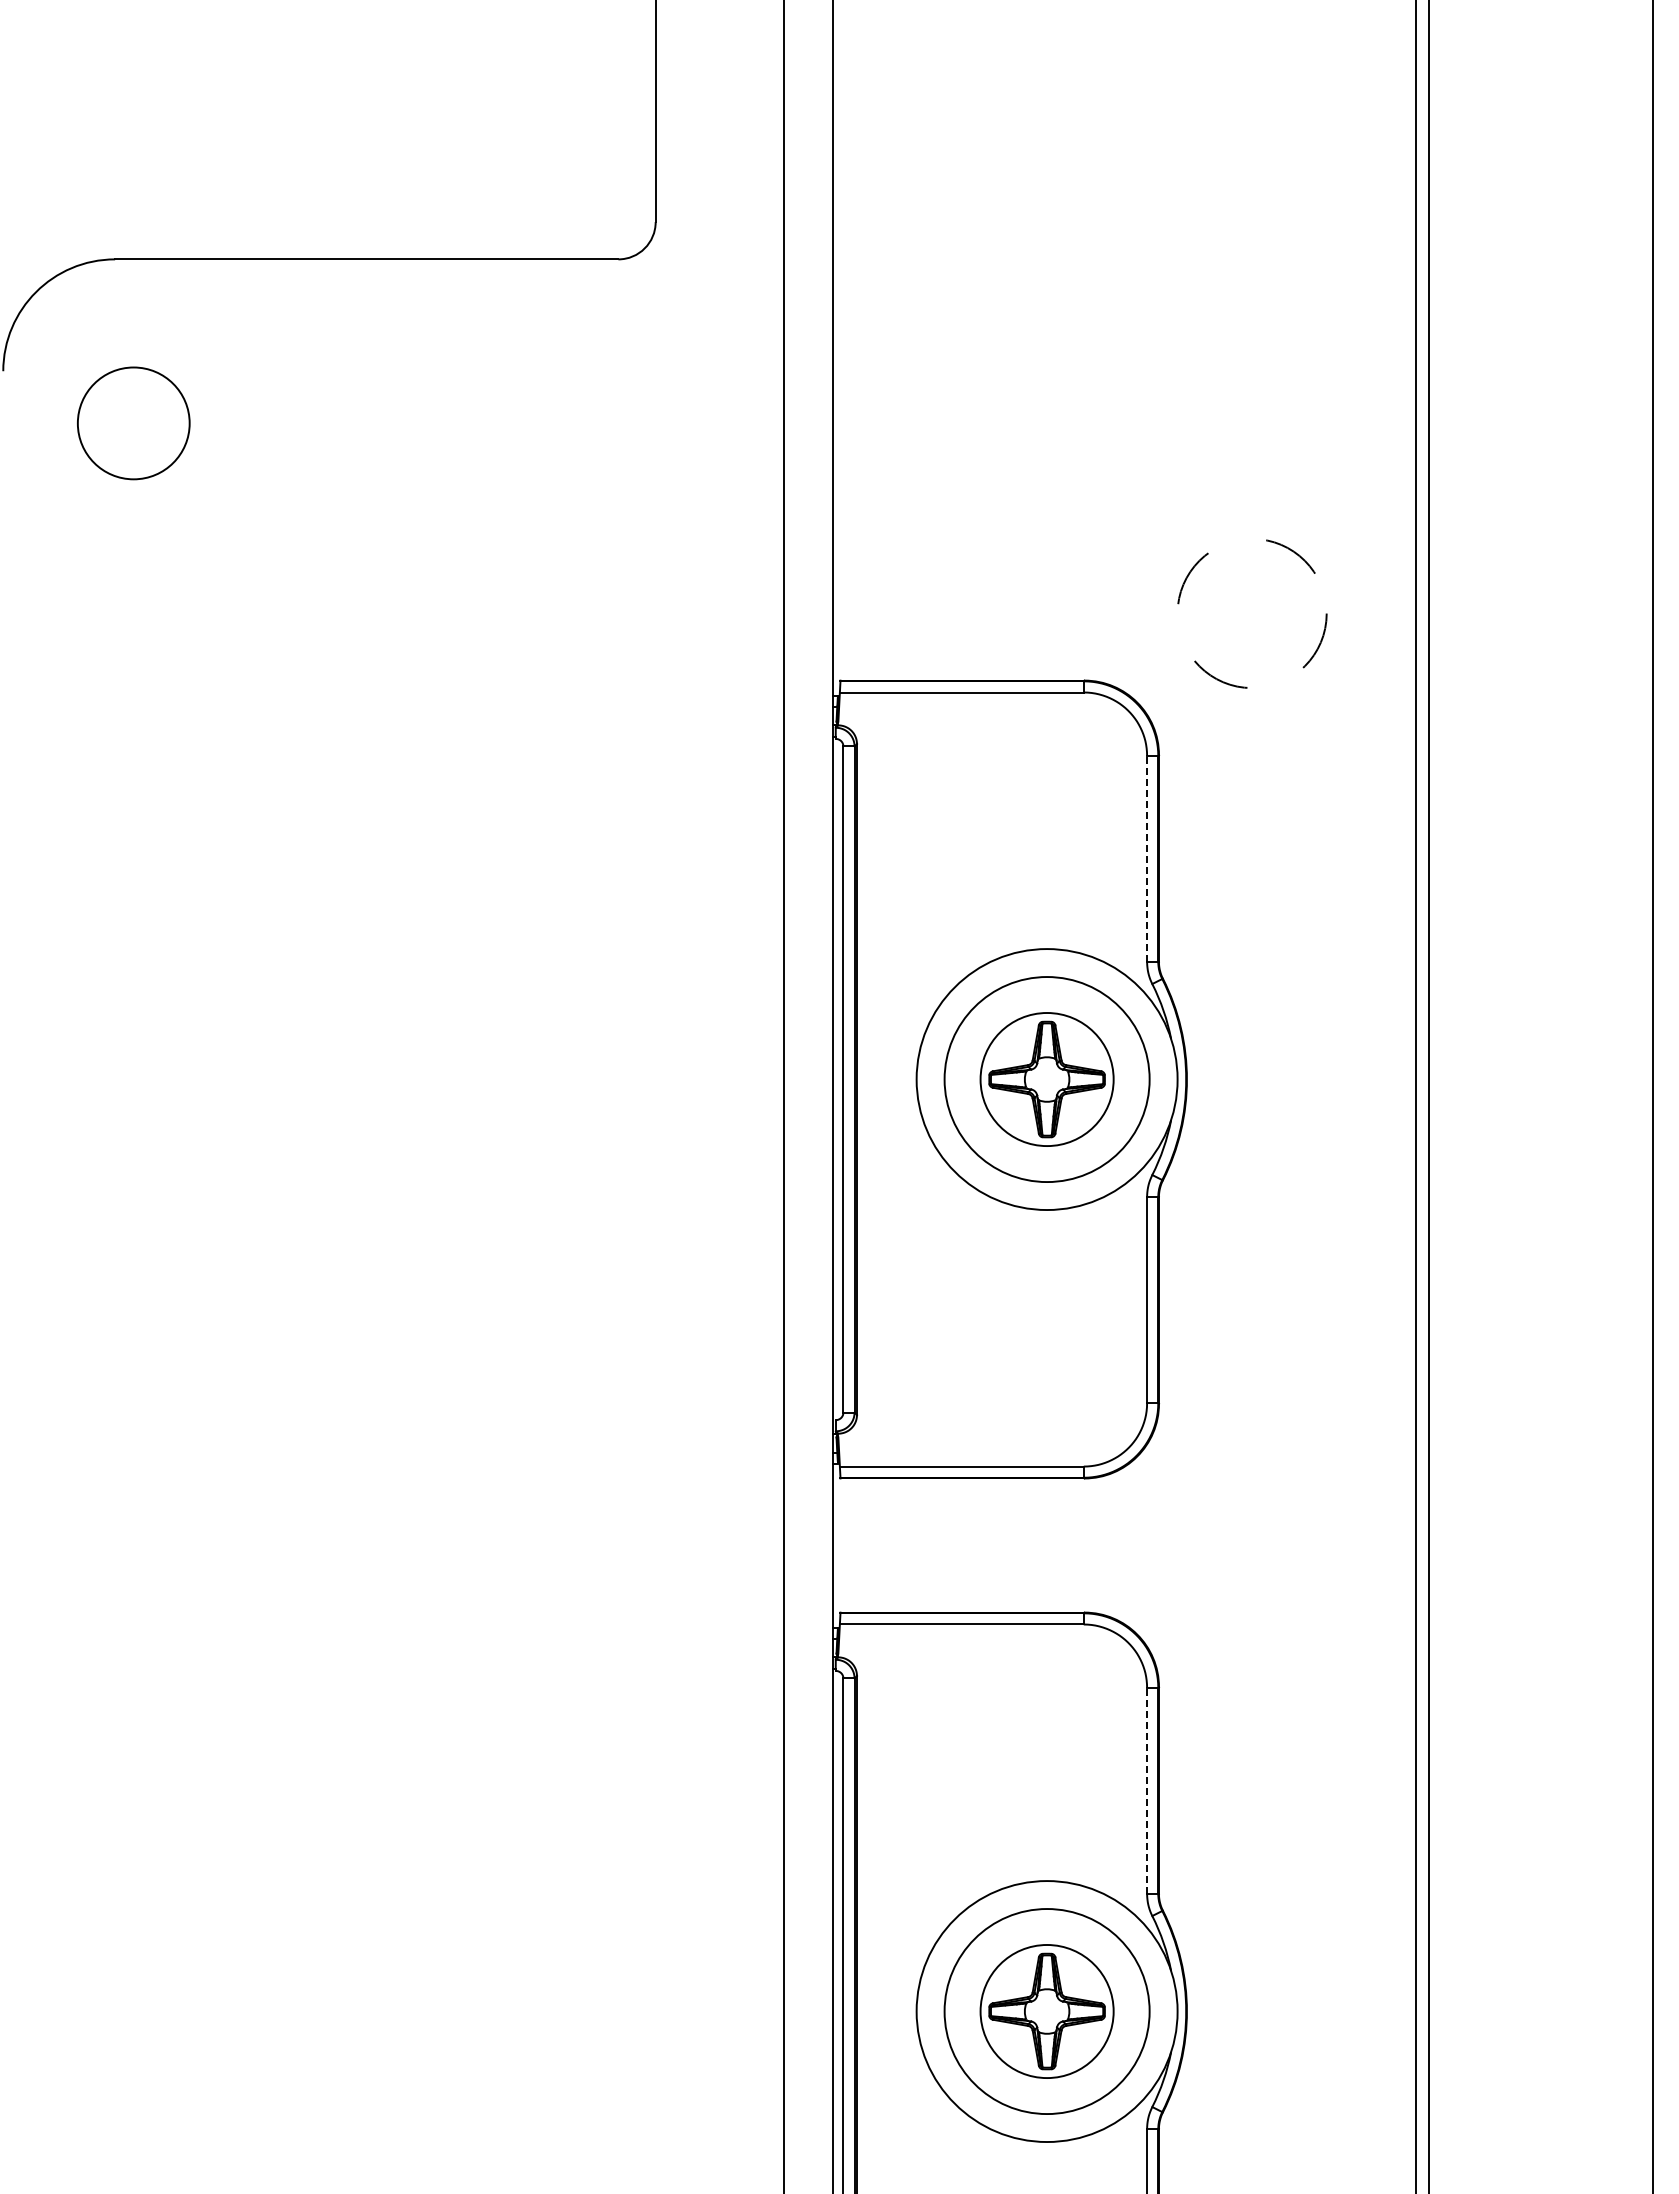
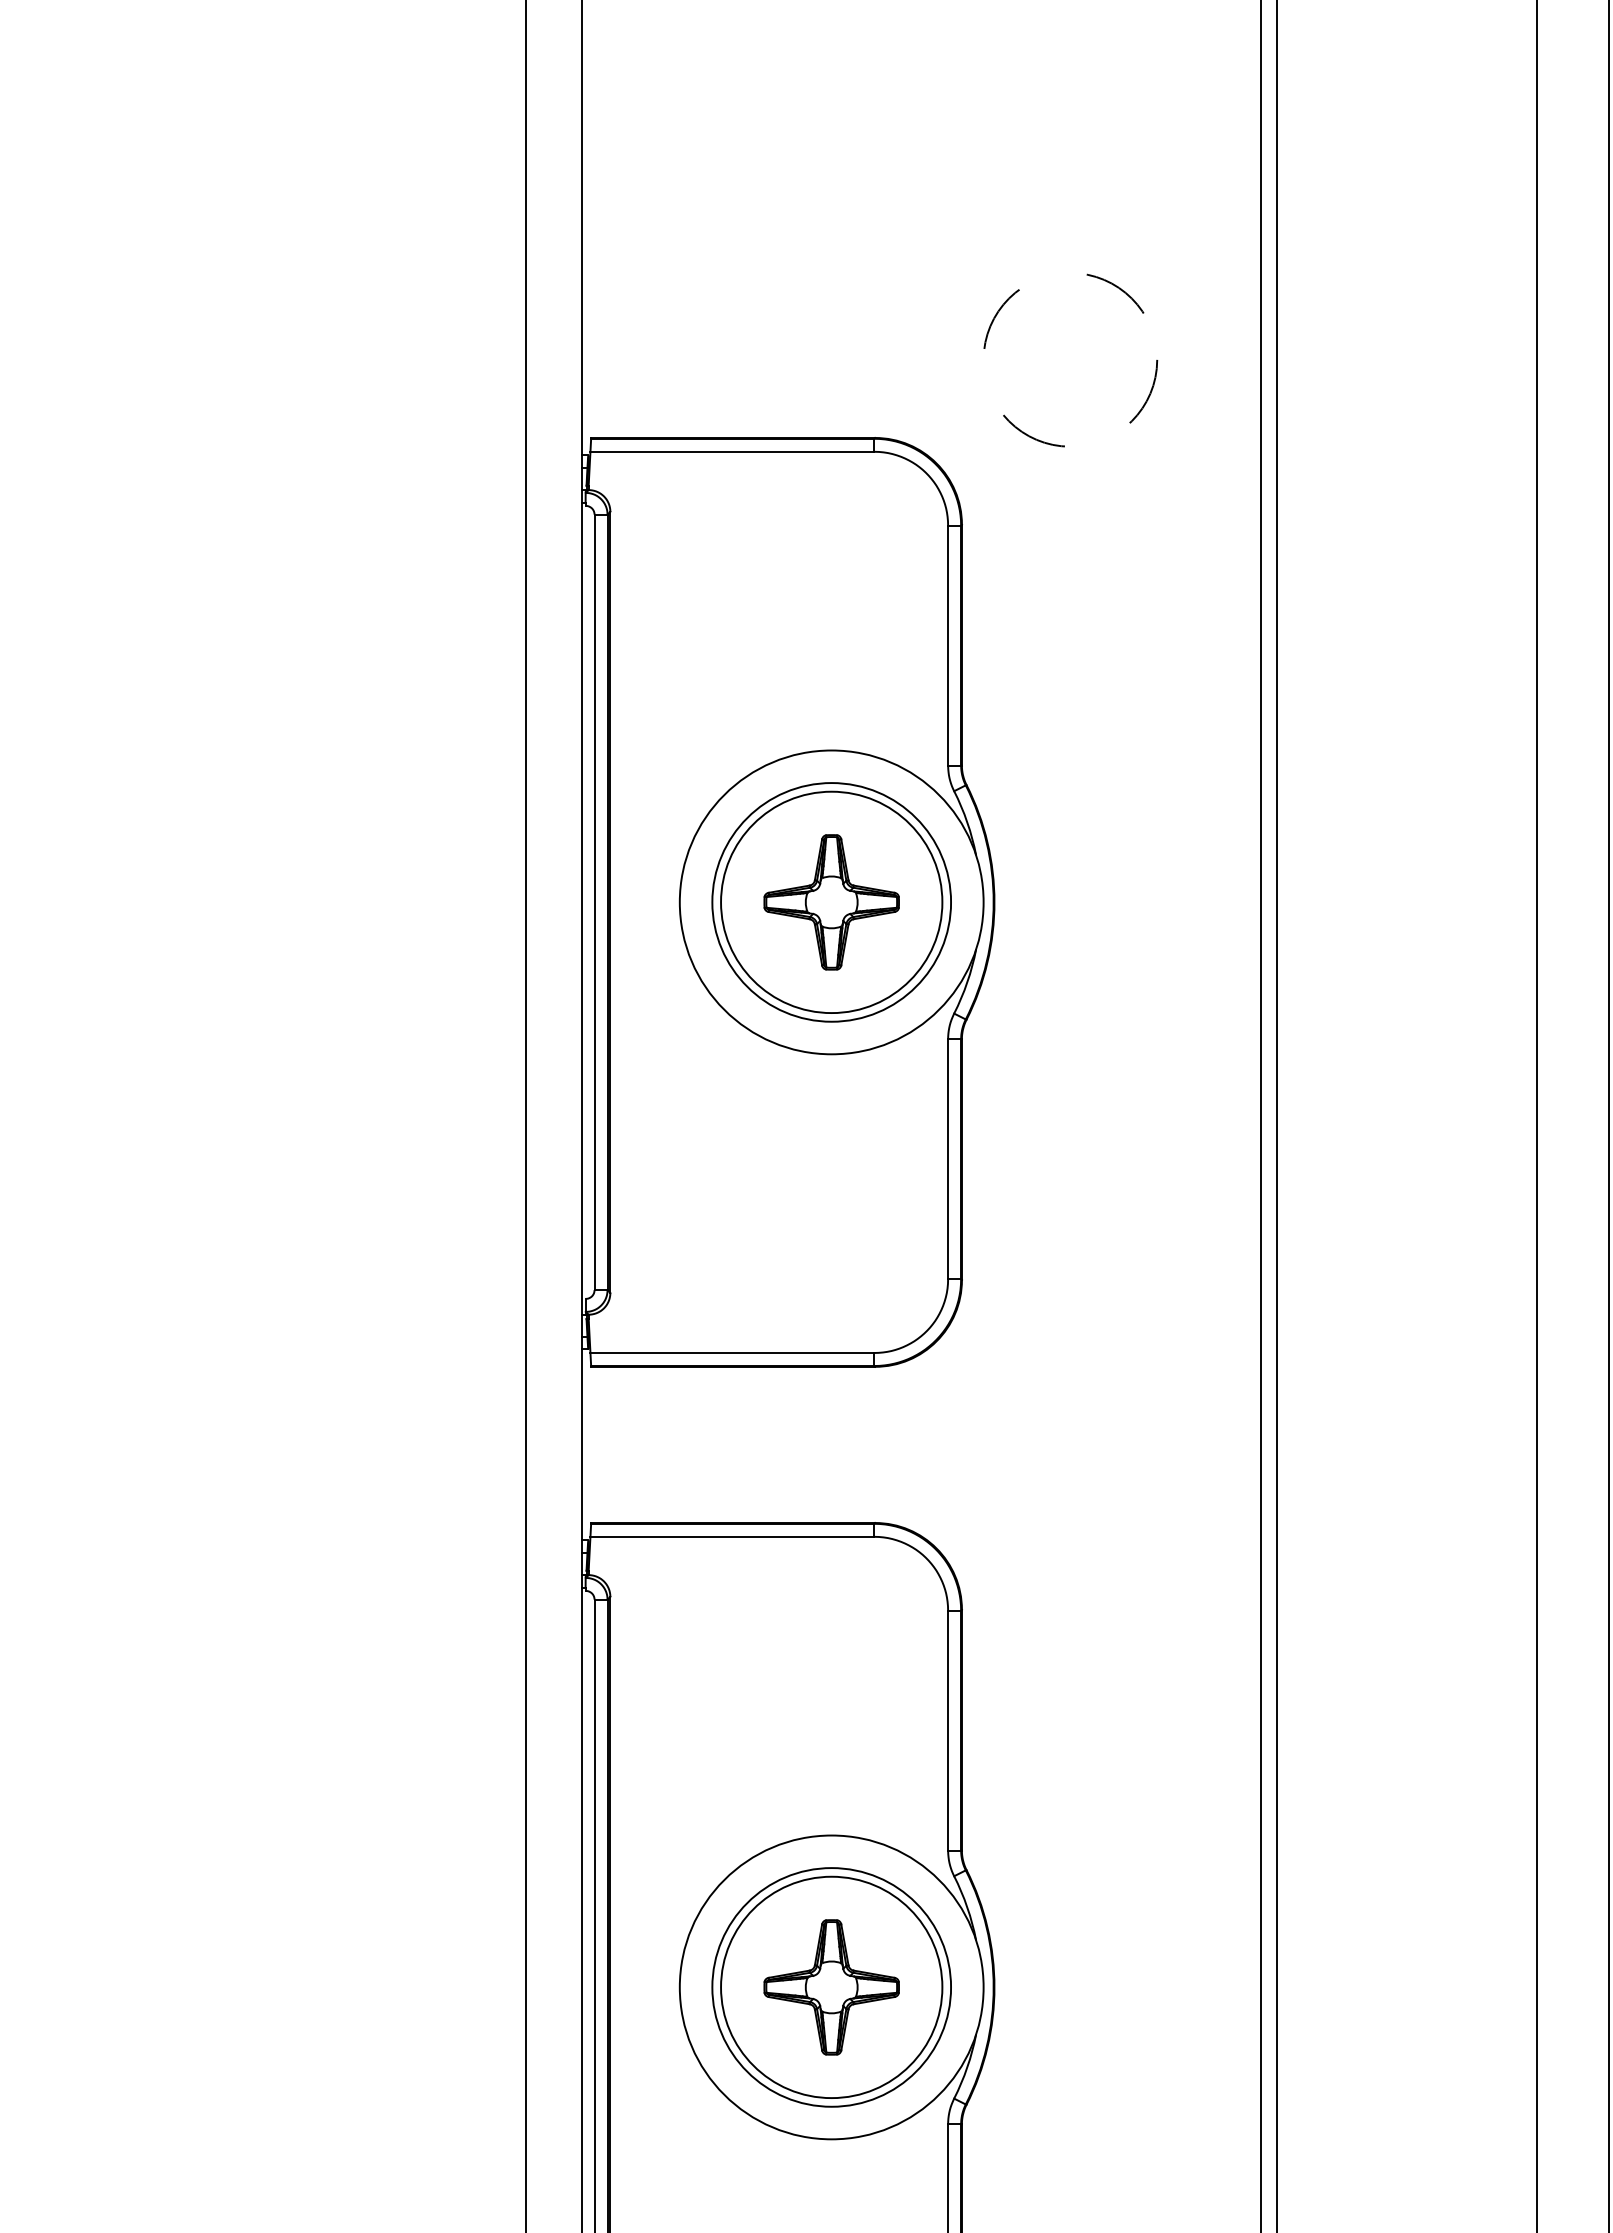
line: (1147, 858) -> (948, 645), dashed -> solid
circle: (1047, 1079) -> (832, 902), size x1.43
line: (1147, 1790) -> (948, 1730), dashed -> solid
circle: (1047, 2011) -> (832, 1987), size x1.43

